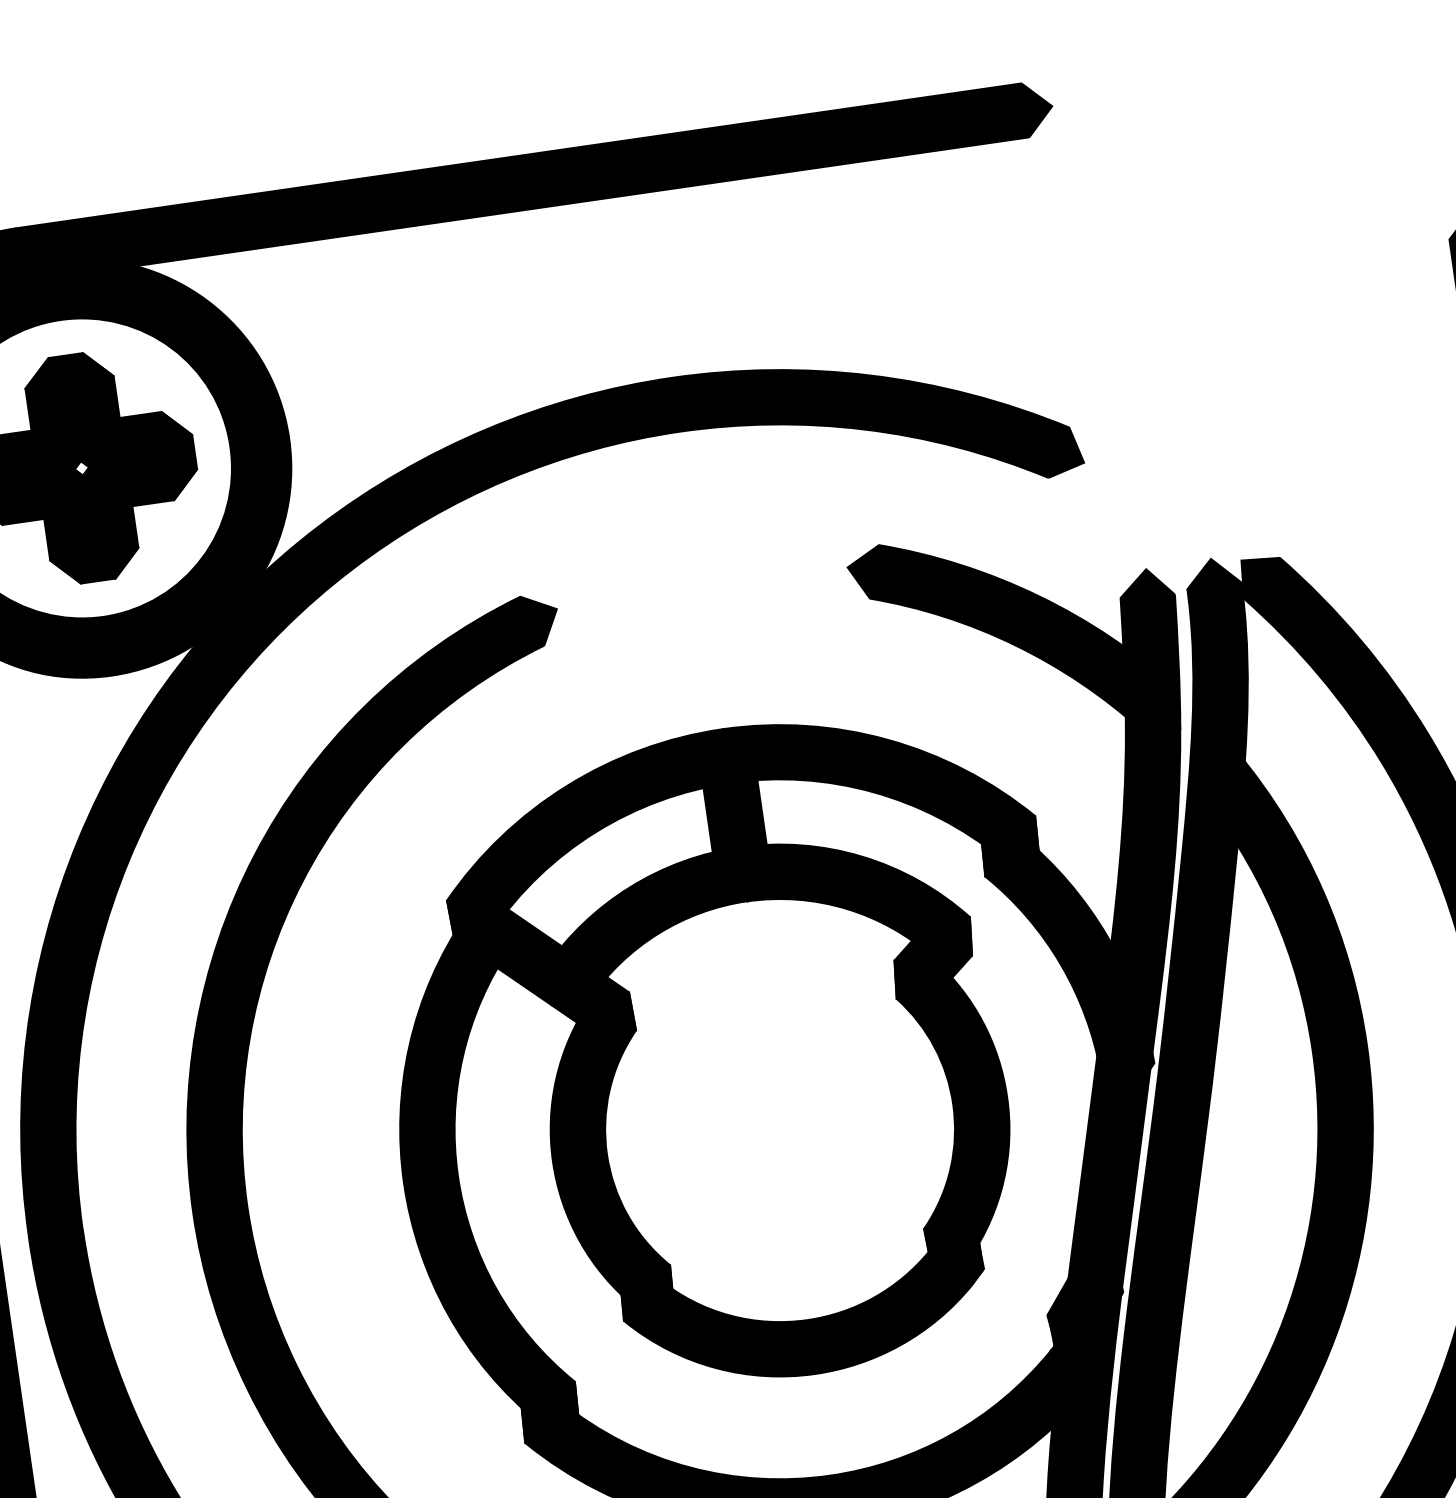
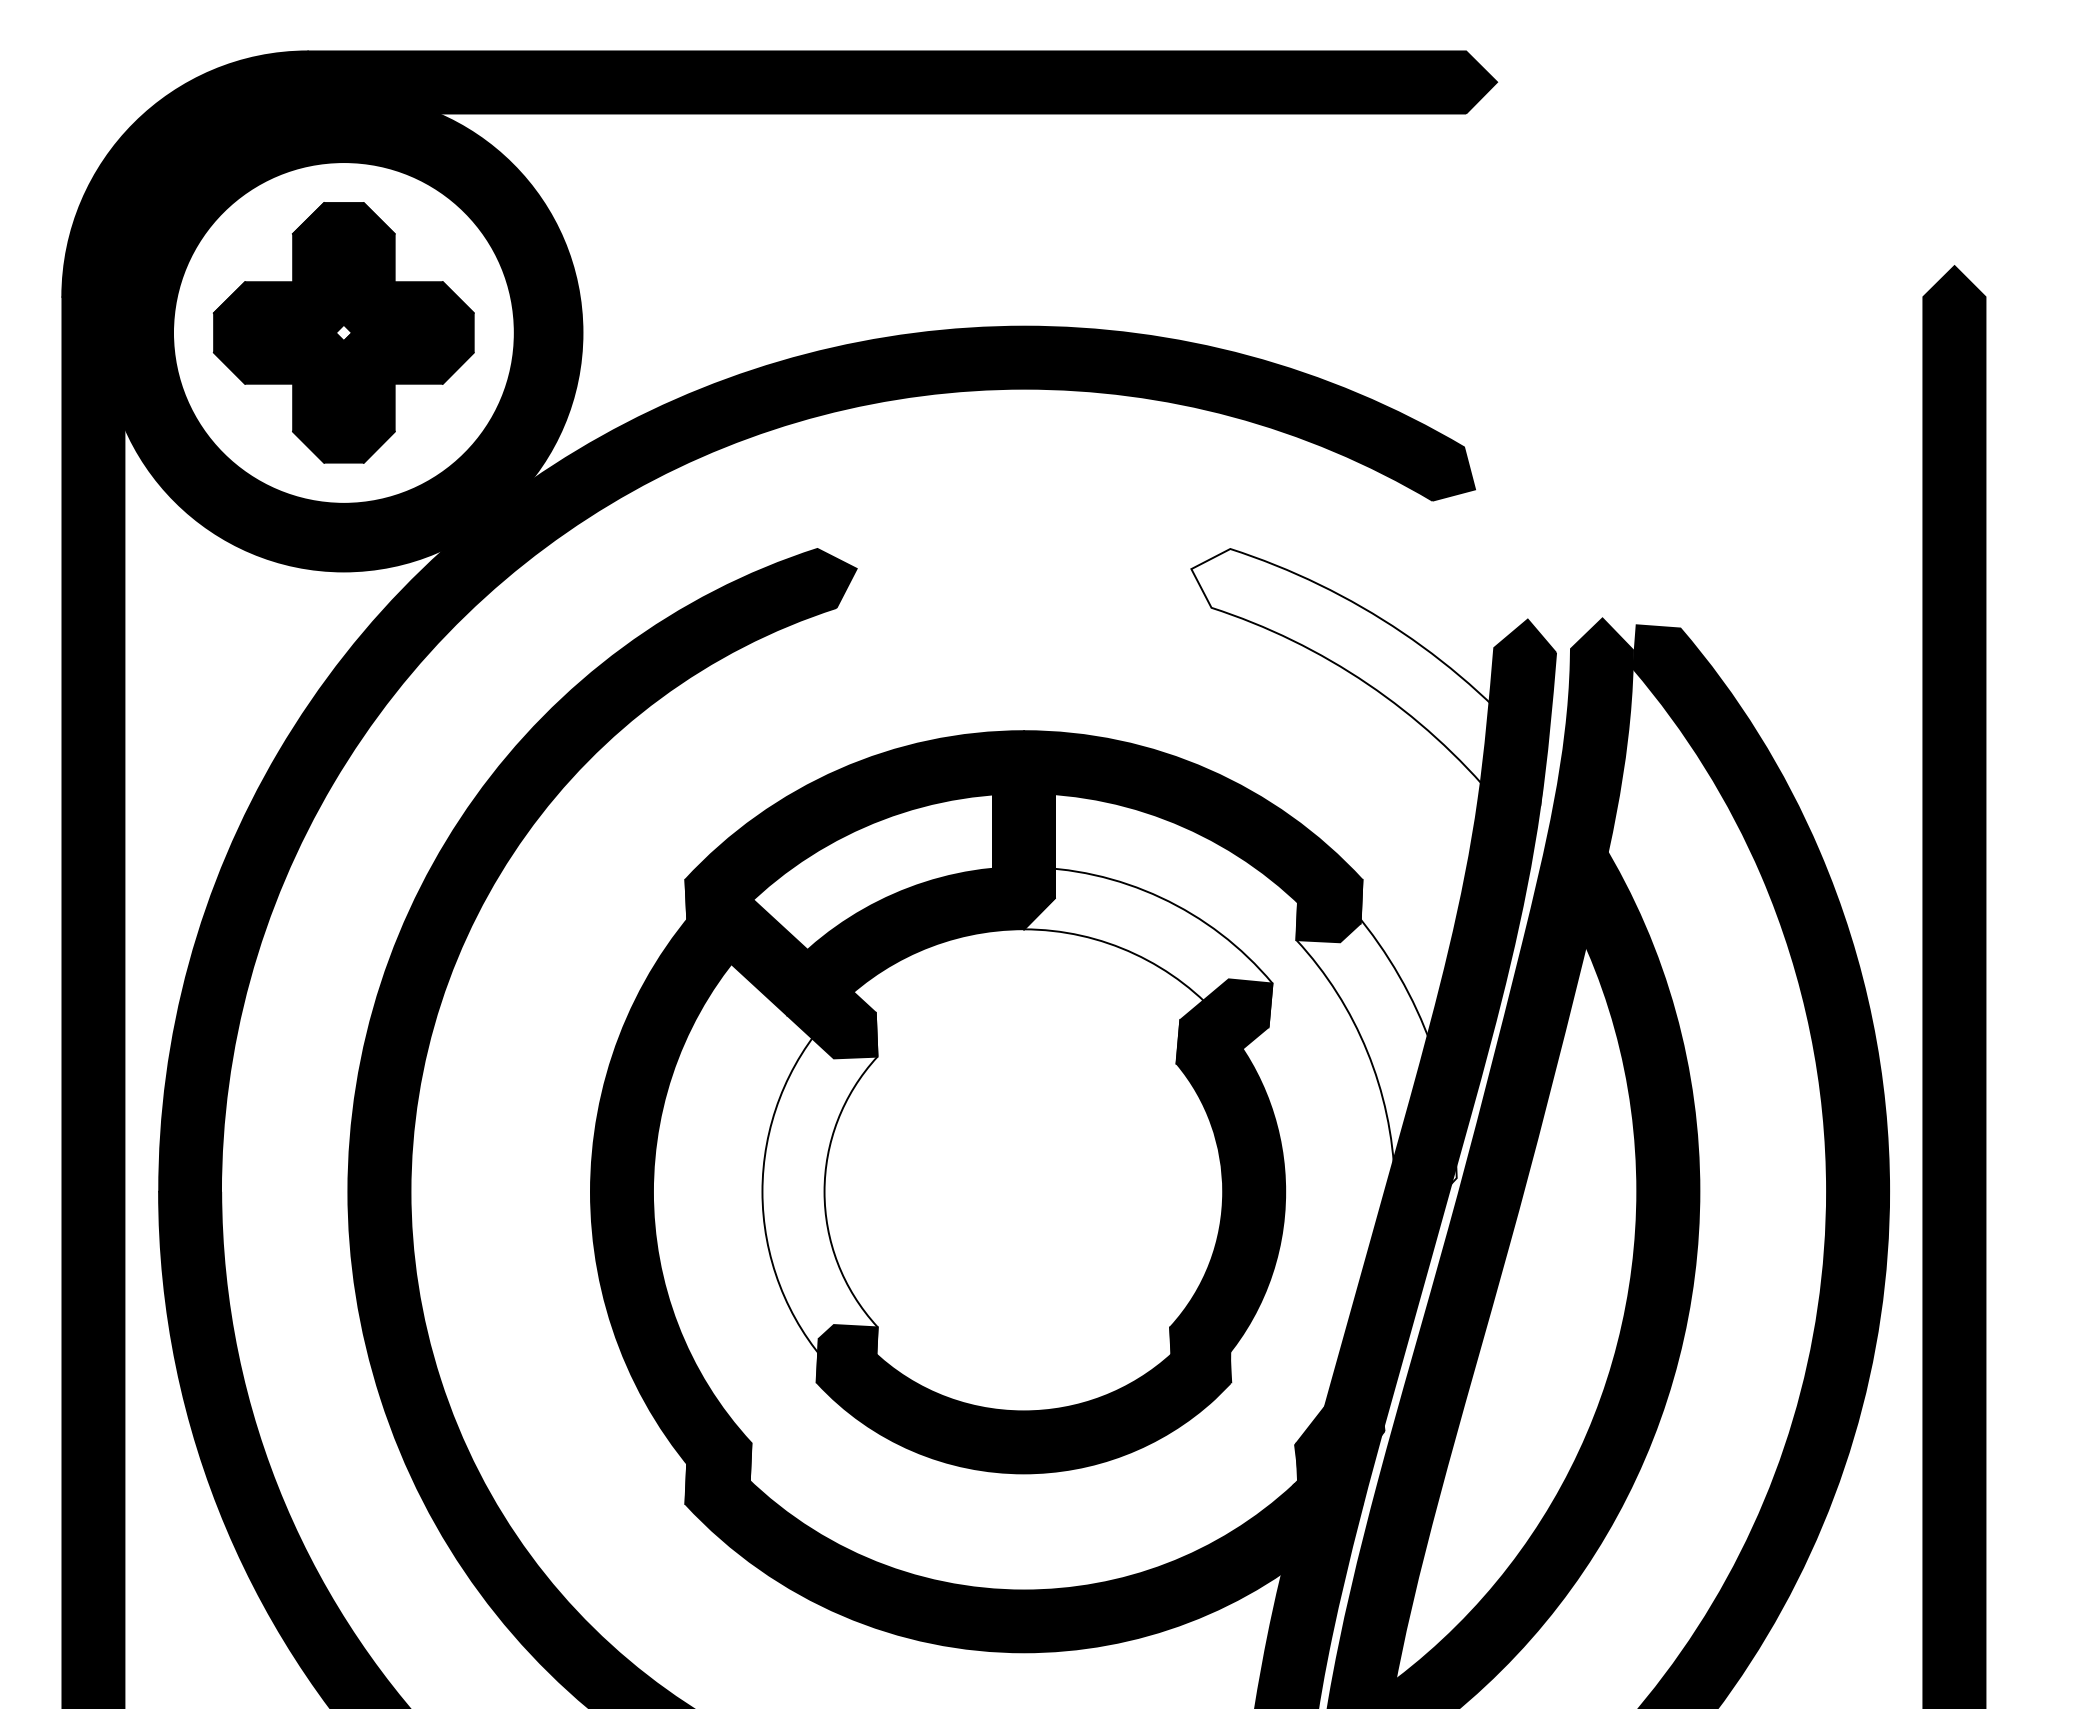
fill: (1014, 638) -> (1367, 676), removed
fill: (843, 903) -> (1132, 947), removed
fill: (1069, 965) -> (1376, 1053), removed
fill: (602, 1154) -> (819, 1191), removed

